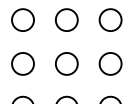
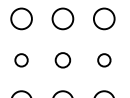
circle: (22, 64) -> (21, 60), size x0.6
circle: (66, 64) -> (62, 60), size x0.7
circle: (110, 64) -> (104, 60), size x0.6

